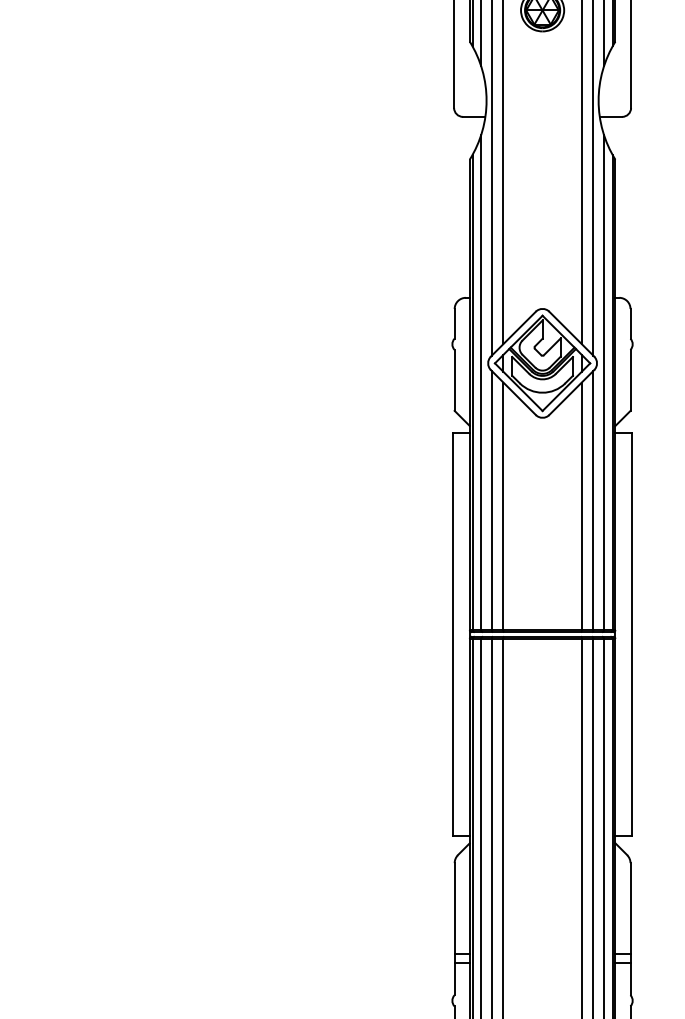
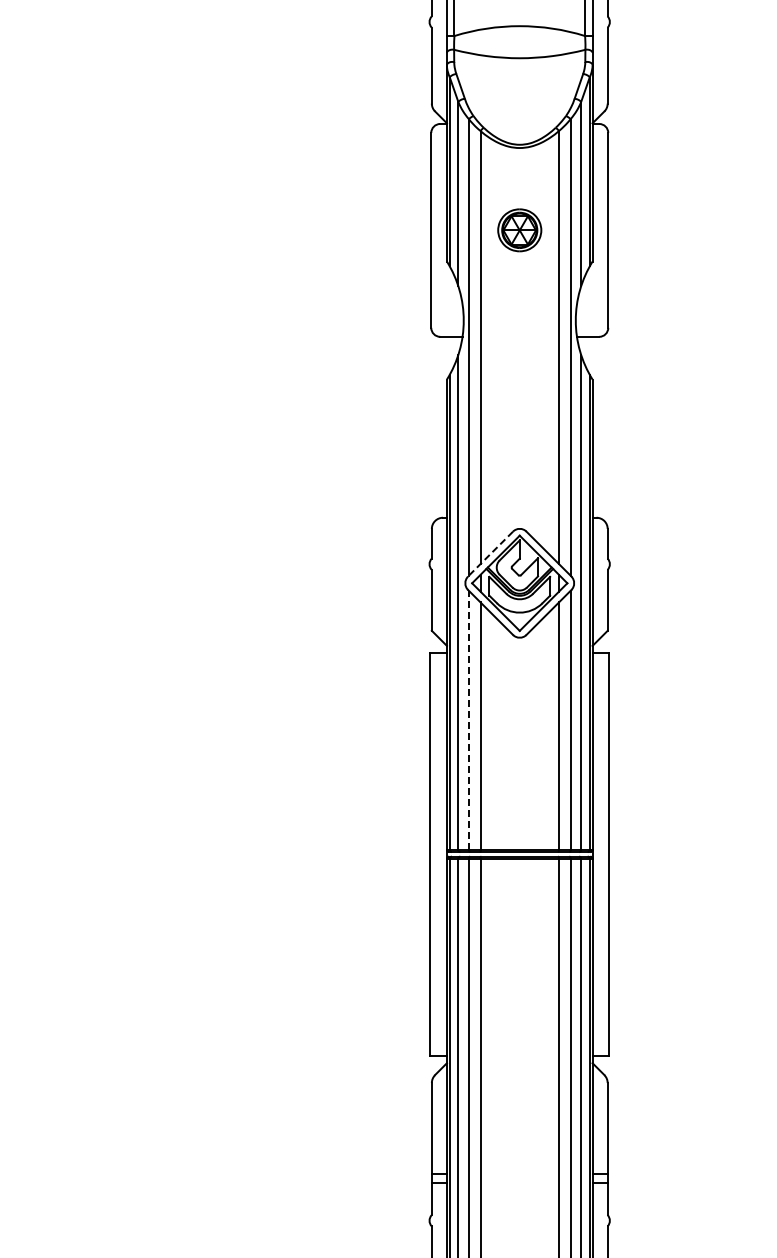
line: (513, 334) -> (490, 554), solid -> dashed
line: (491, 500) -> (468, 720), solid -> dashed

